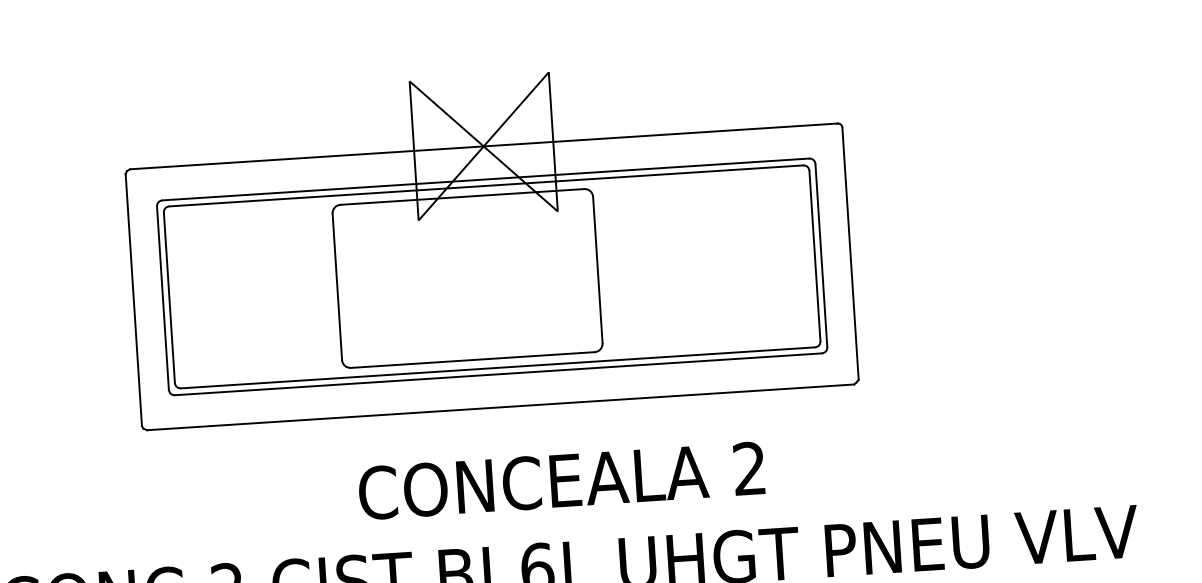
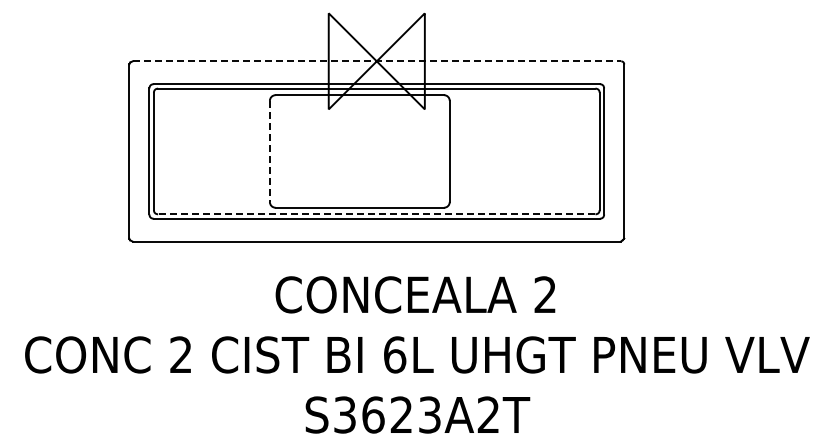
line: (484, 146) -> (377, 61), solid -> dashed
line: (336, 286) -> (269, 151), solid -> dashed
line: (497, 368) -> (376, 214), solid -> dashed

